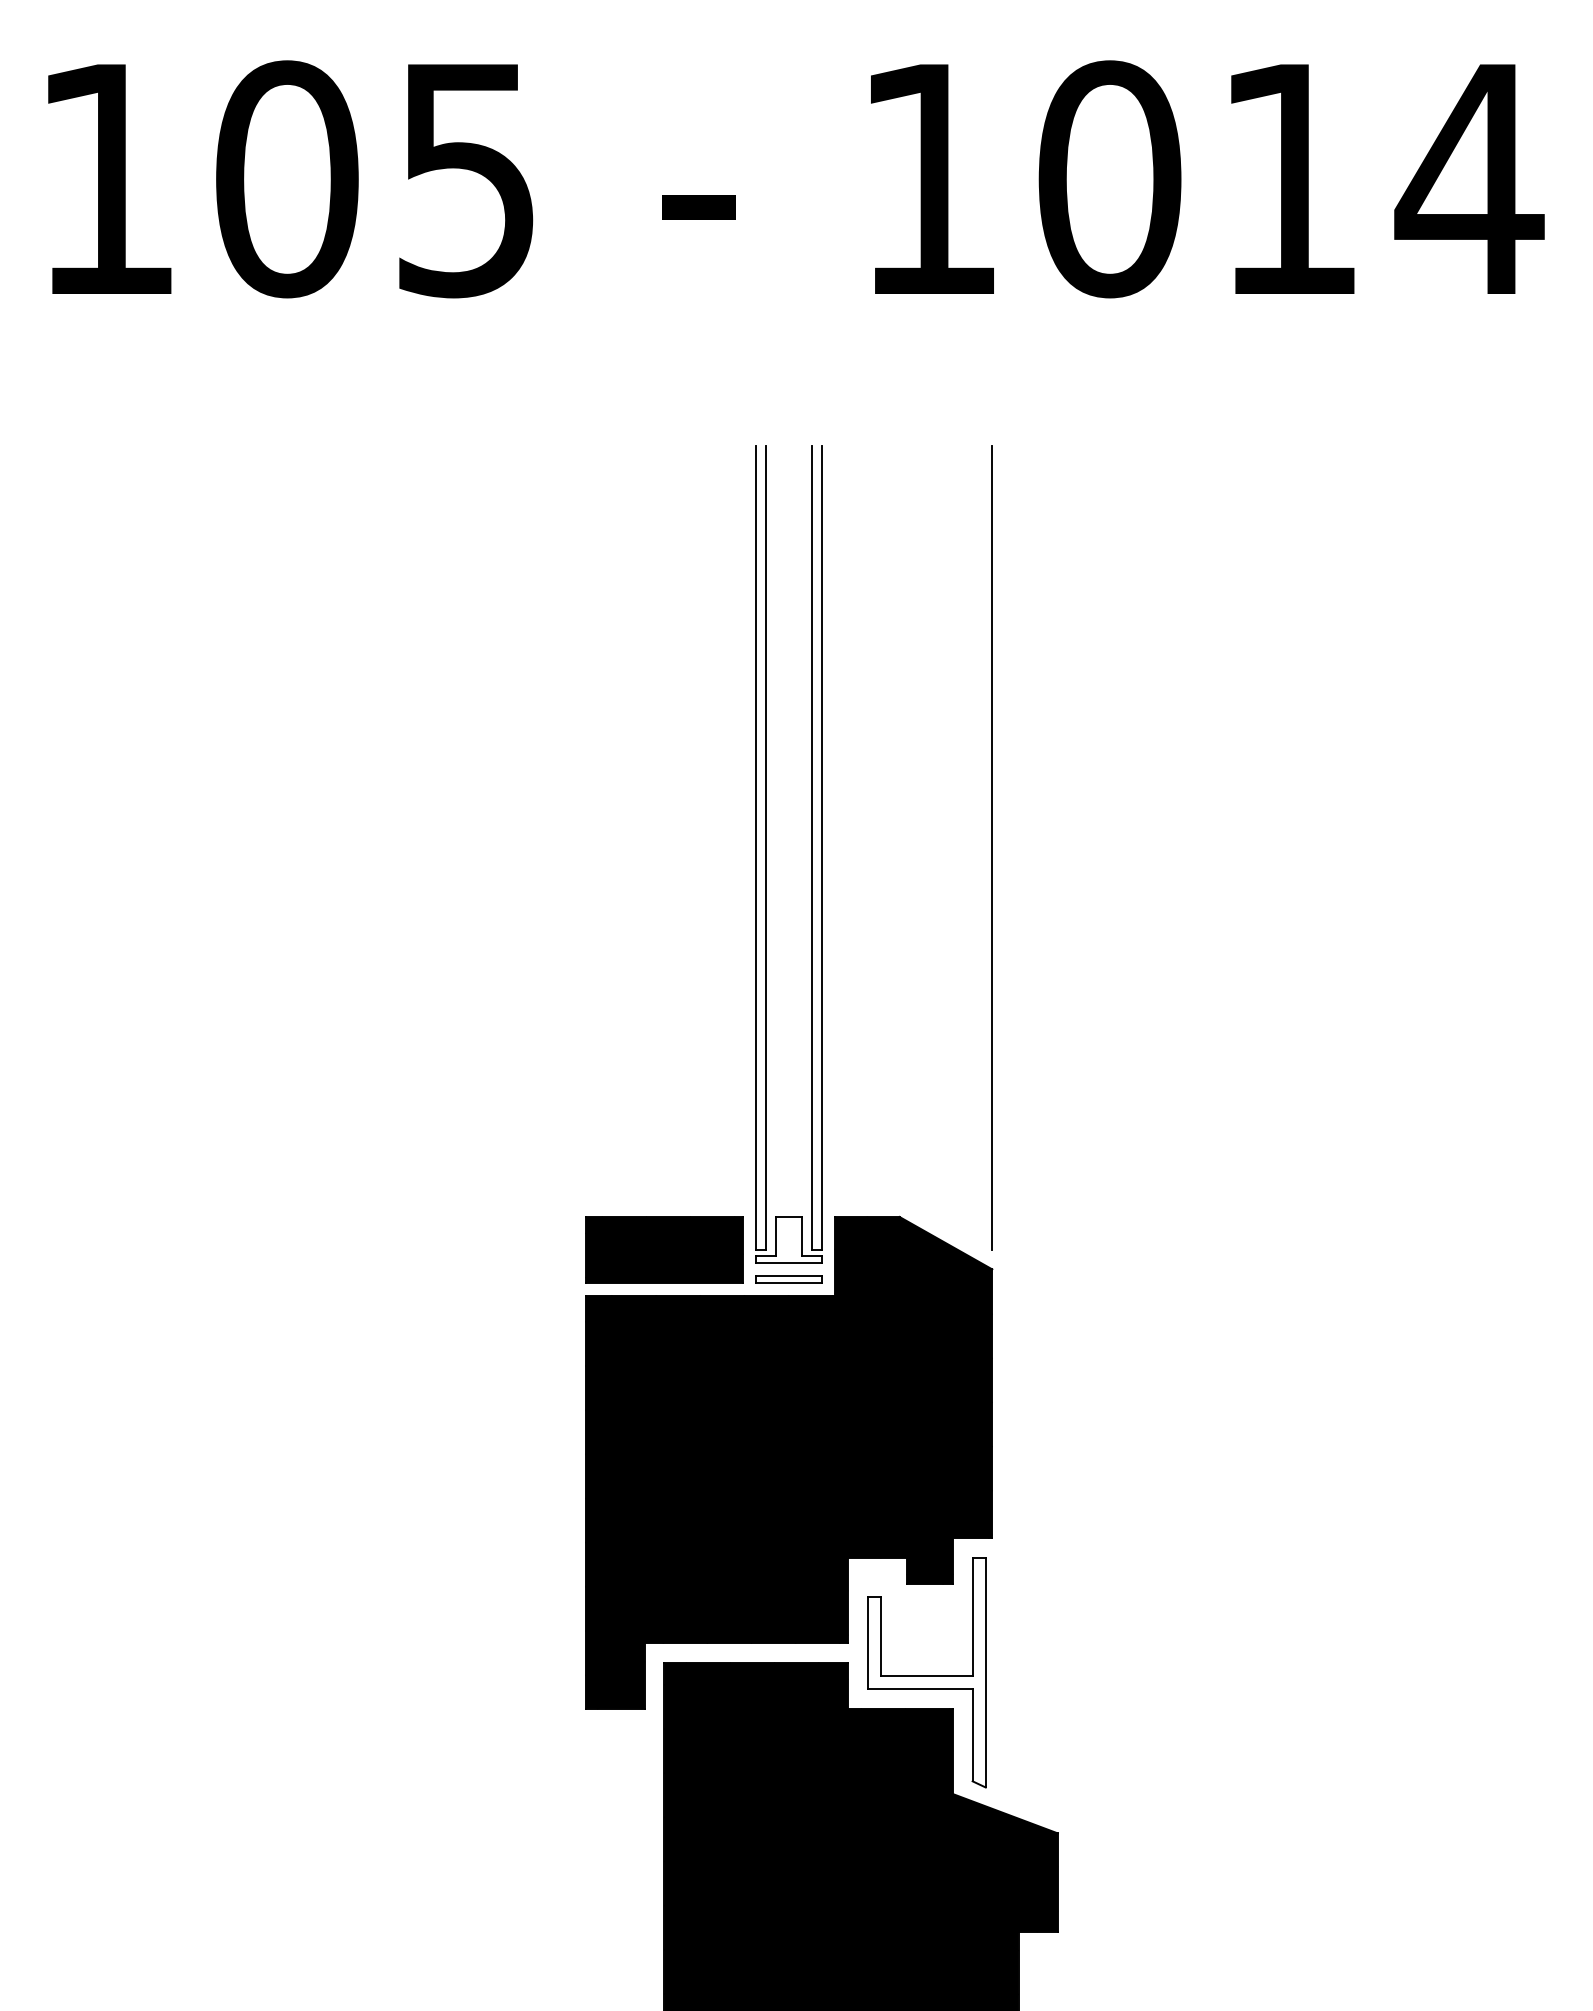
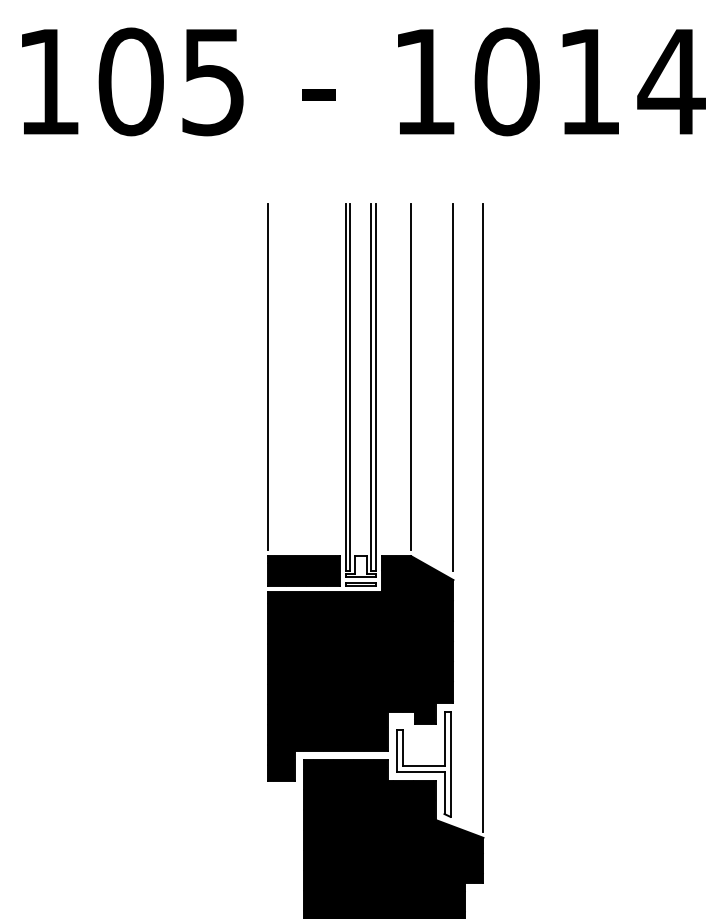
line: (585, 826) -> (267, 377), added
line: (900, 826) -> (411, 377), added
line: (1057, 1132) -> (483, 517), added

